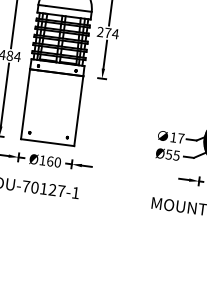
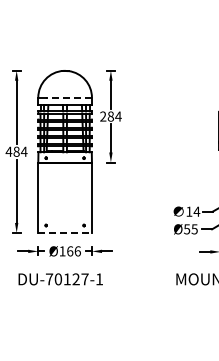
line: (69, 8) -> (69, 97), solid -> dashed
text: (107, 32) -> (110, 116), 274 -> 284
text: (180, 138) -> (196, 211), 17 -> 14
line: (47, 143) -> (65, 233), solid -> dashed
text: (57, 162) -> (77, 251), Ø160 -> Ø166

